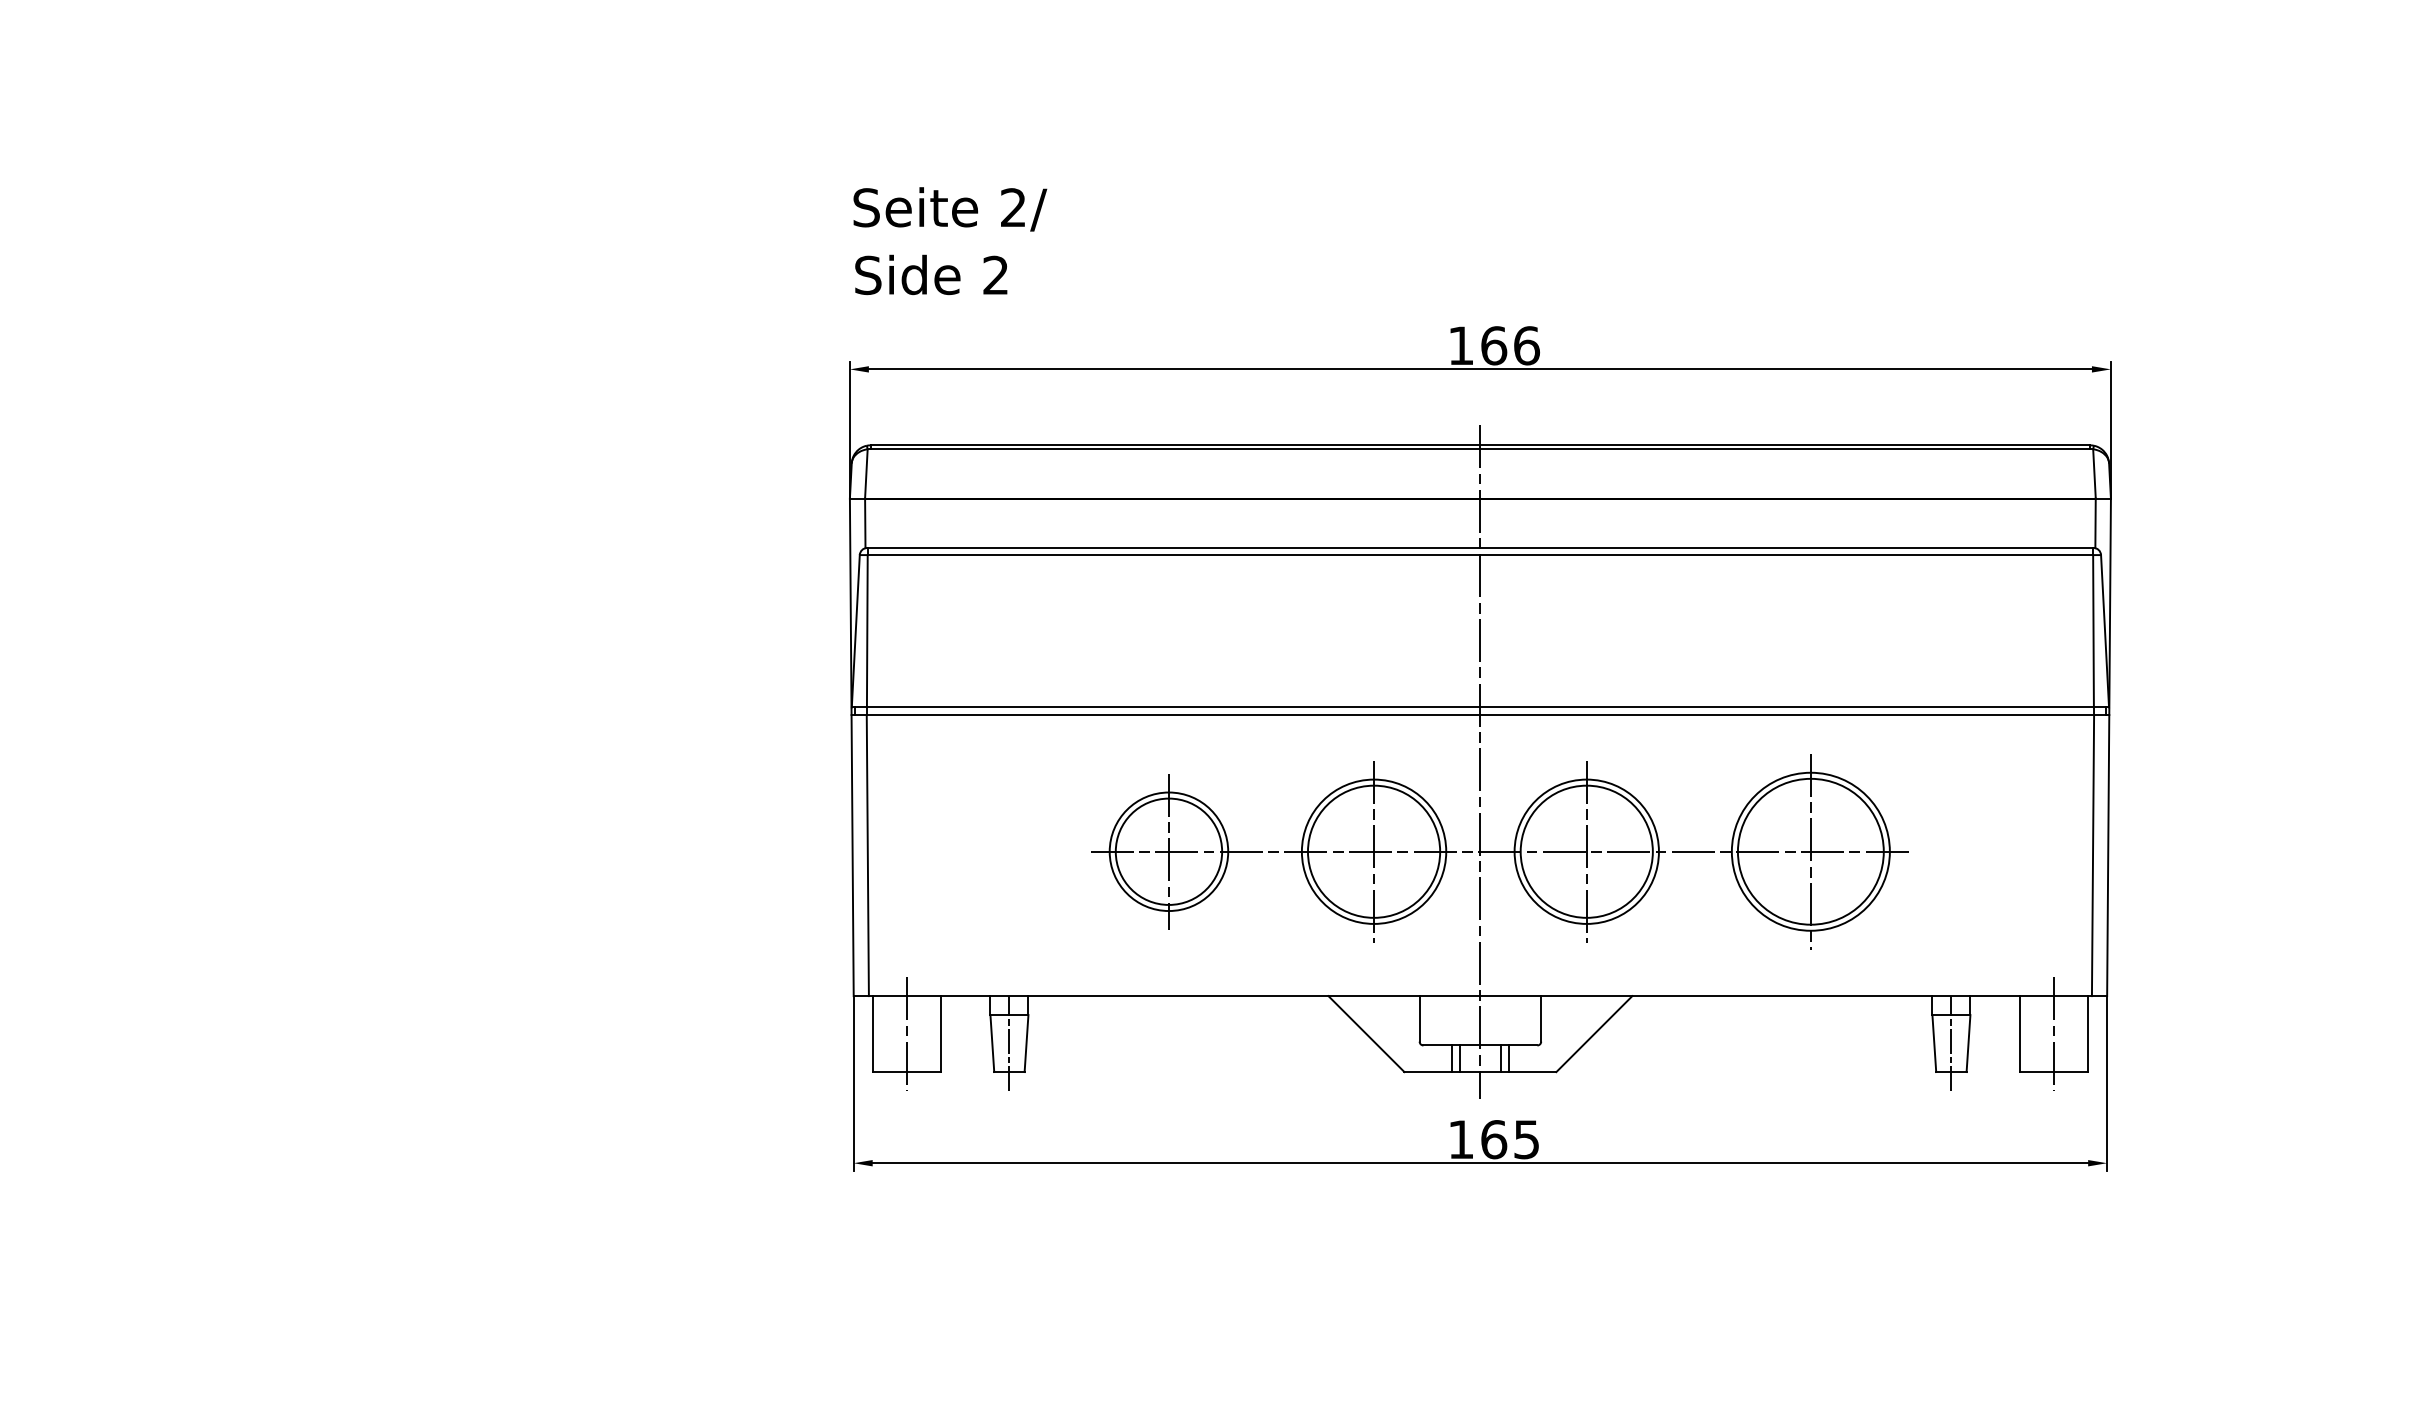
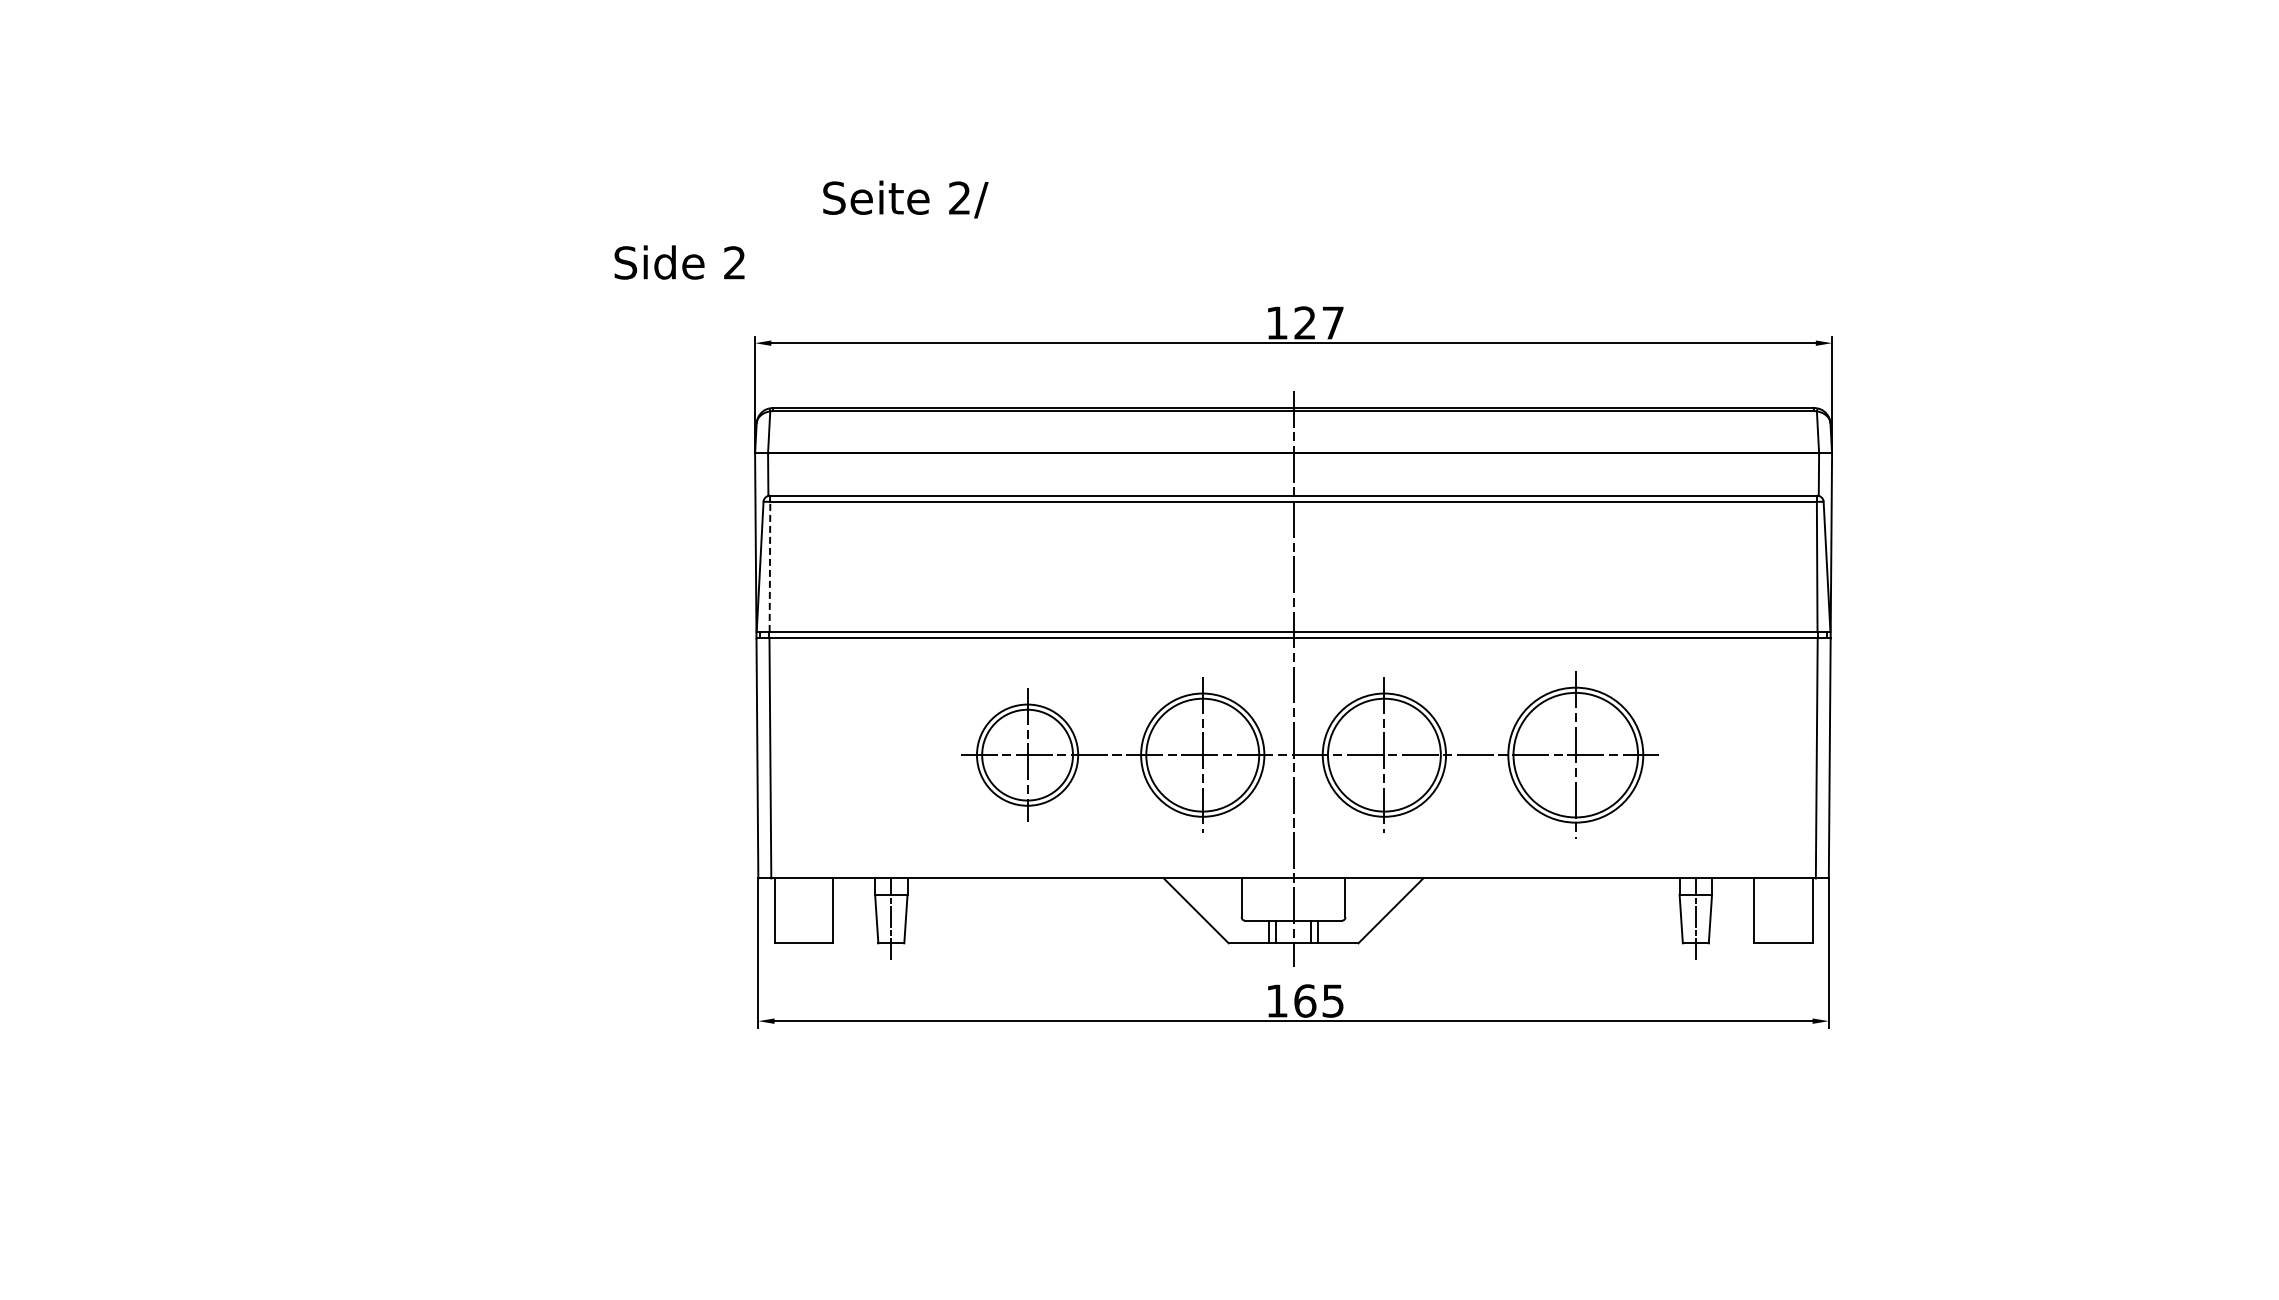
text: (949, 209) -> (905, 199), moved
text: (931, 274) -> (679, 262), moved
text: (1510, 345) -> (1319, 322), 166 -> 127
line: (866, 630) -> (769, 566), solid -> dashed
line: (906, 1033) -> (803, 910), removed
line: (2054, 1033) -> (1783, 910), removed

